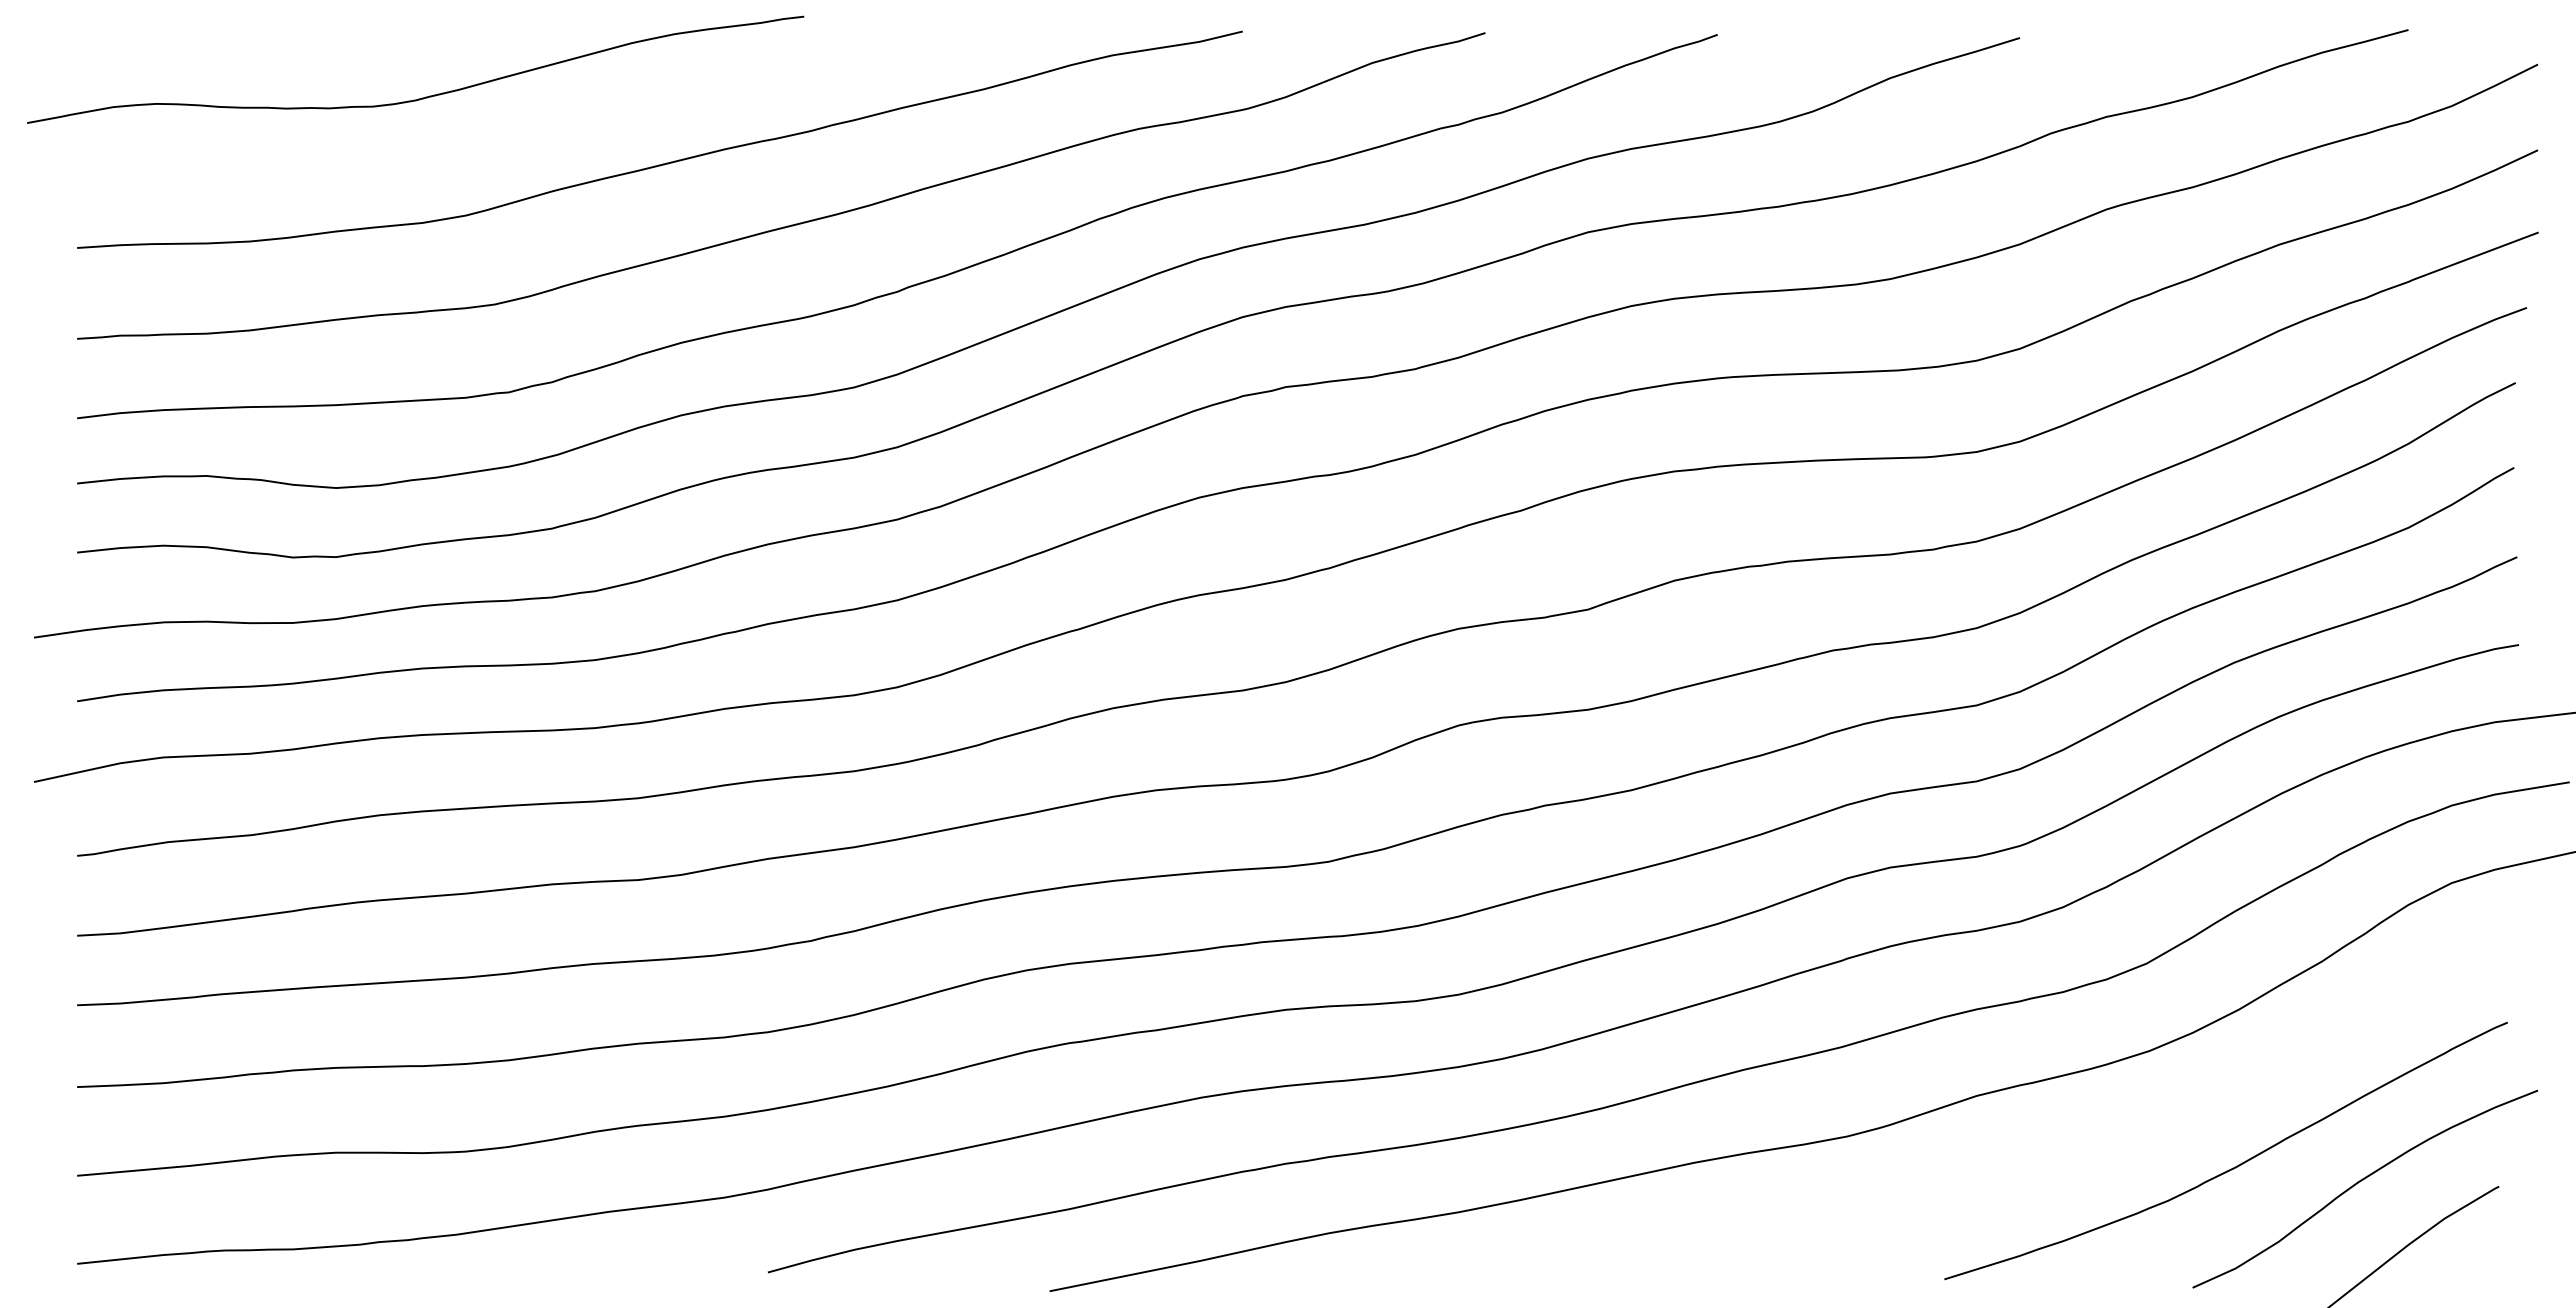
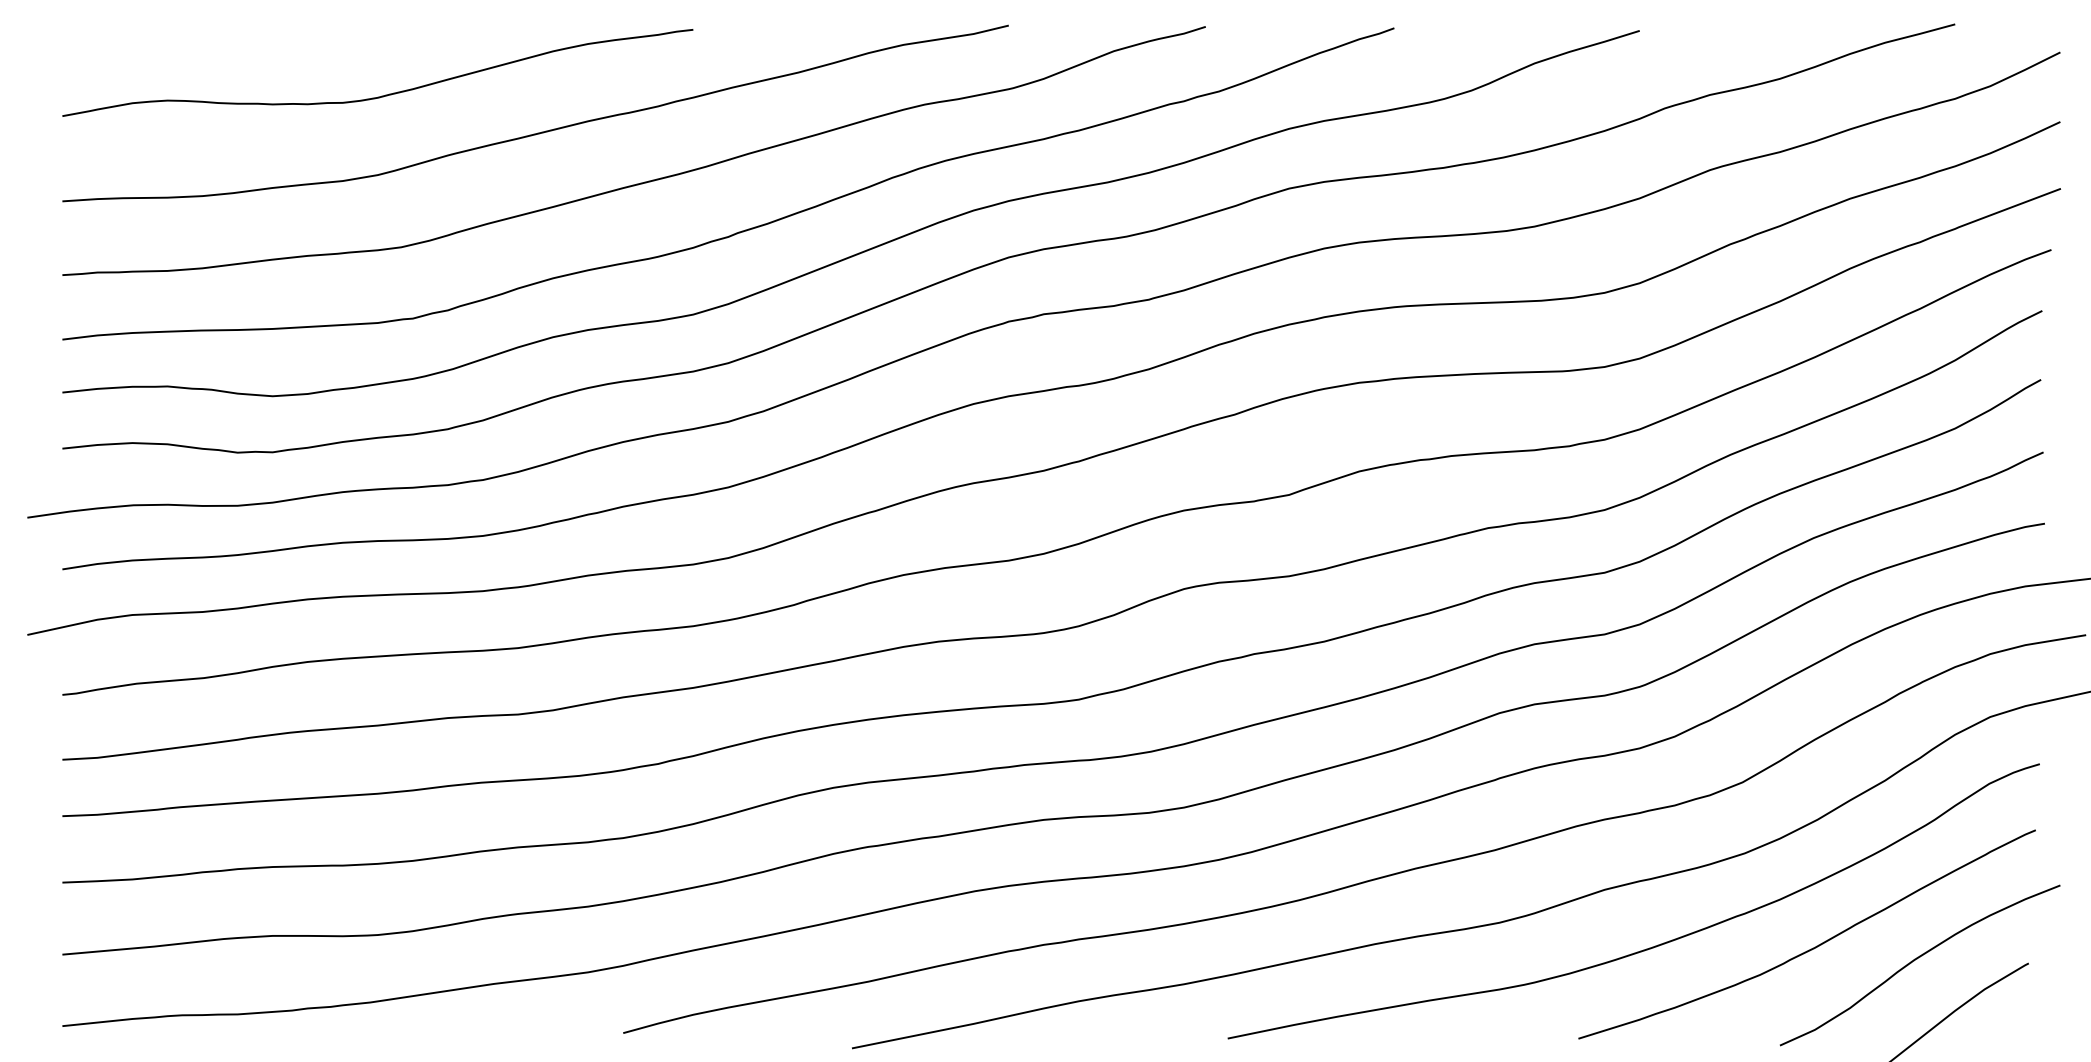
curve: (425, 96) -> (385, 94), moved
curve: (2031, 1167) -> (1649, 947), added

